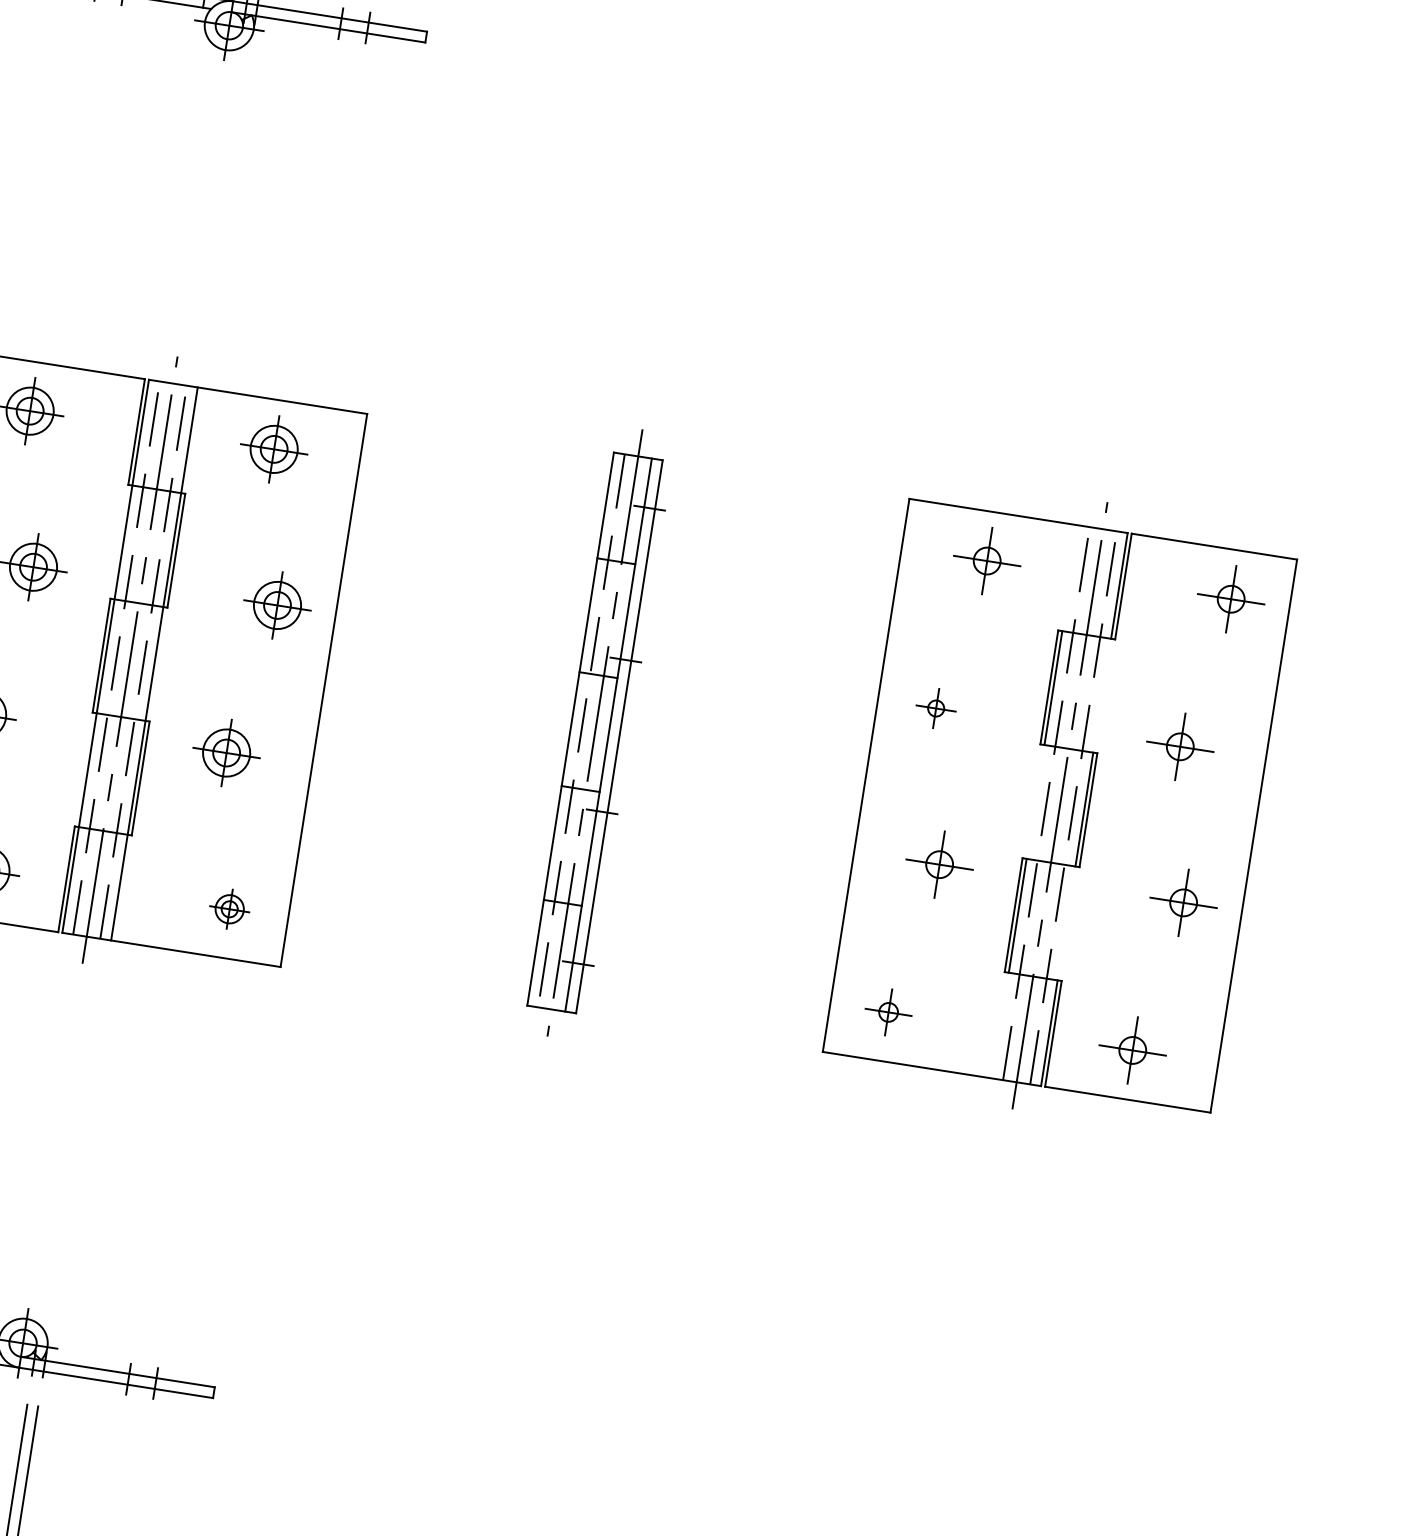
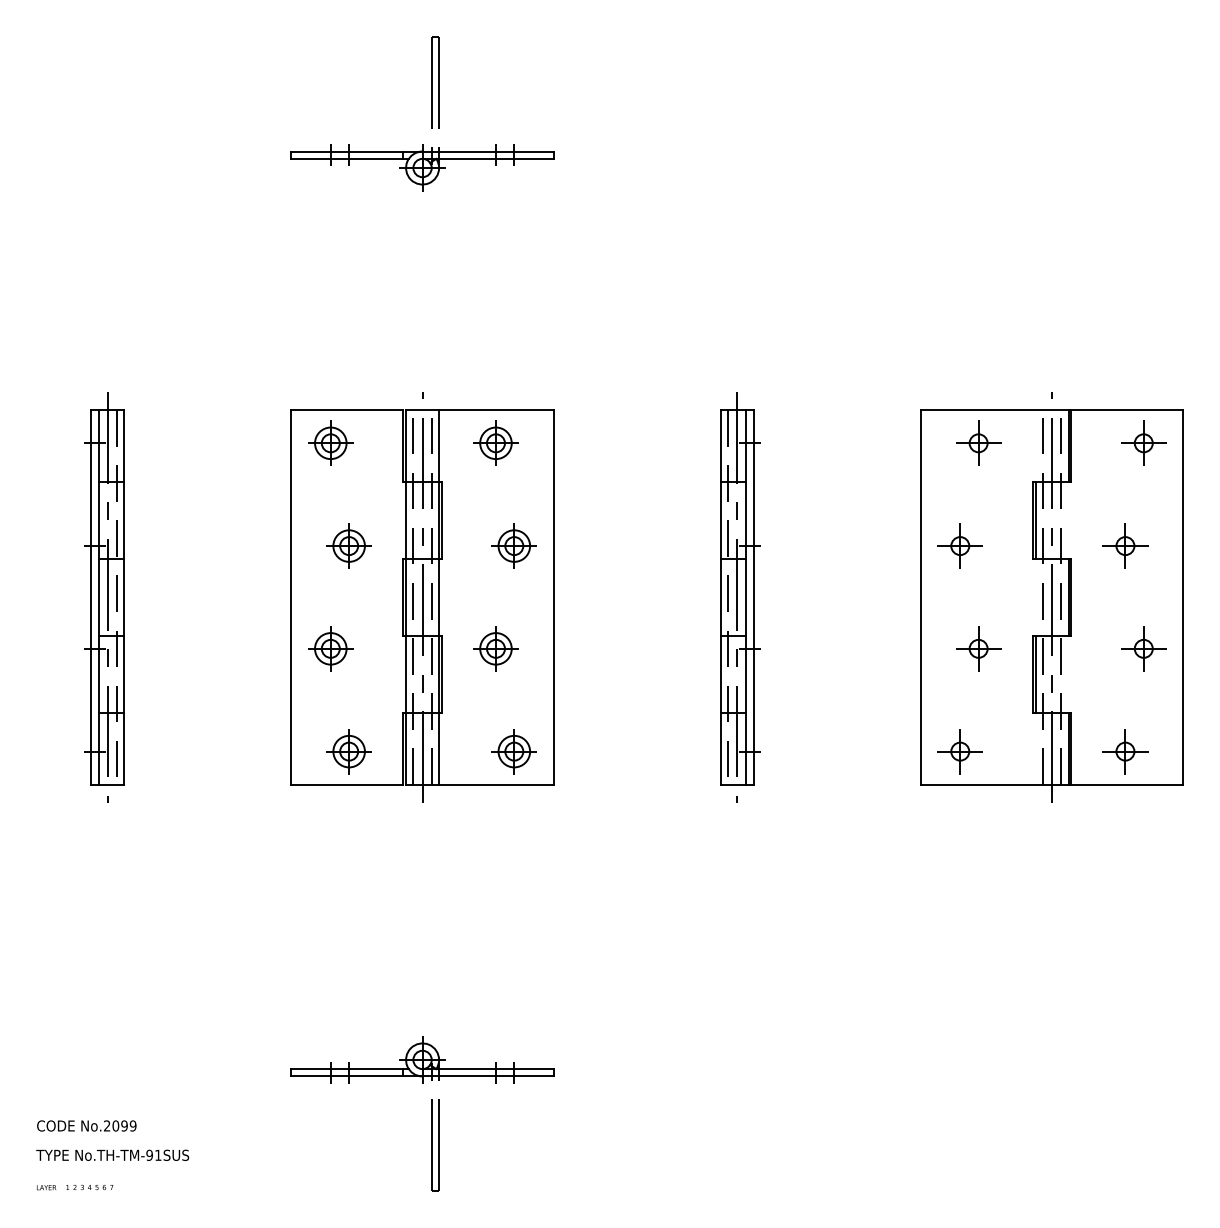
part: (935, 707) -> (959, 545), size x1.67
part: (228, 908) -> (513, 751), size x1.67
part: (887, 1011) -> (959, 751), size x1.43

